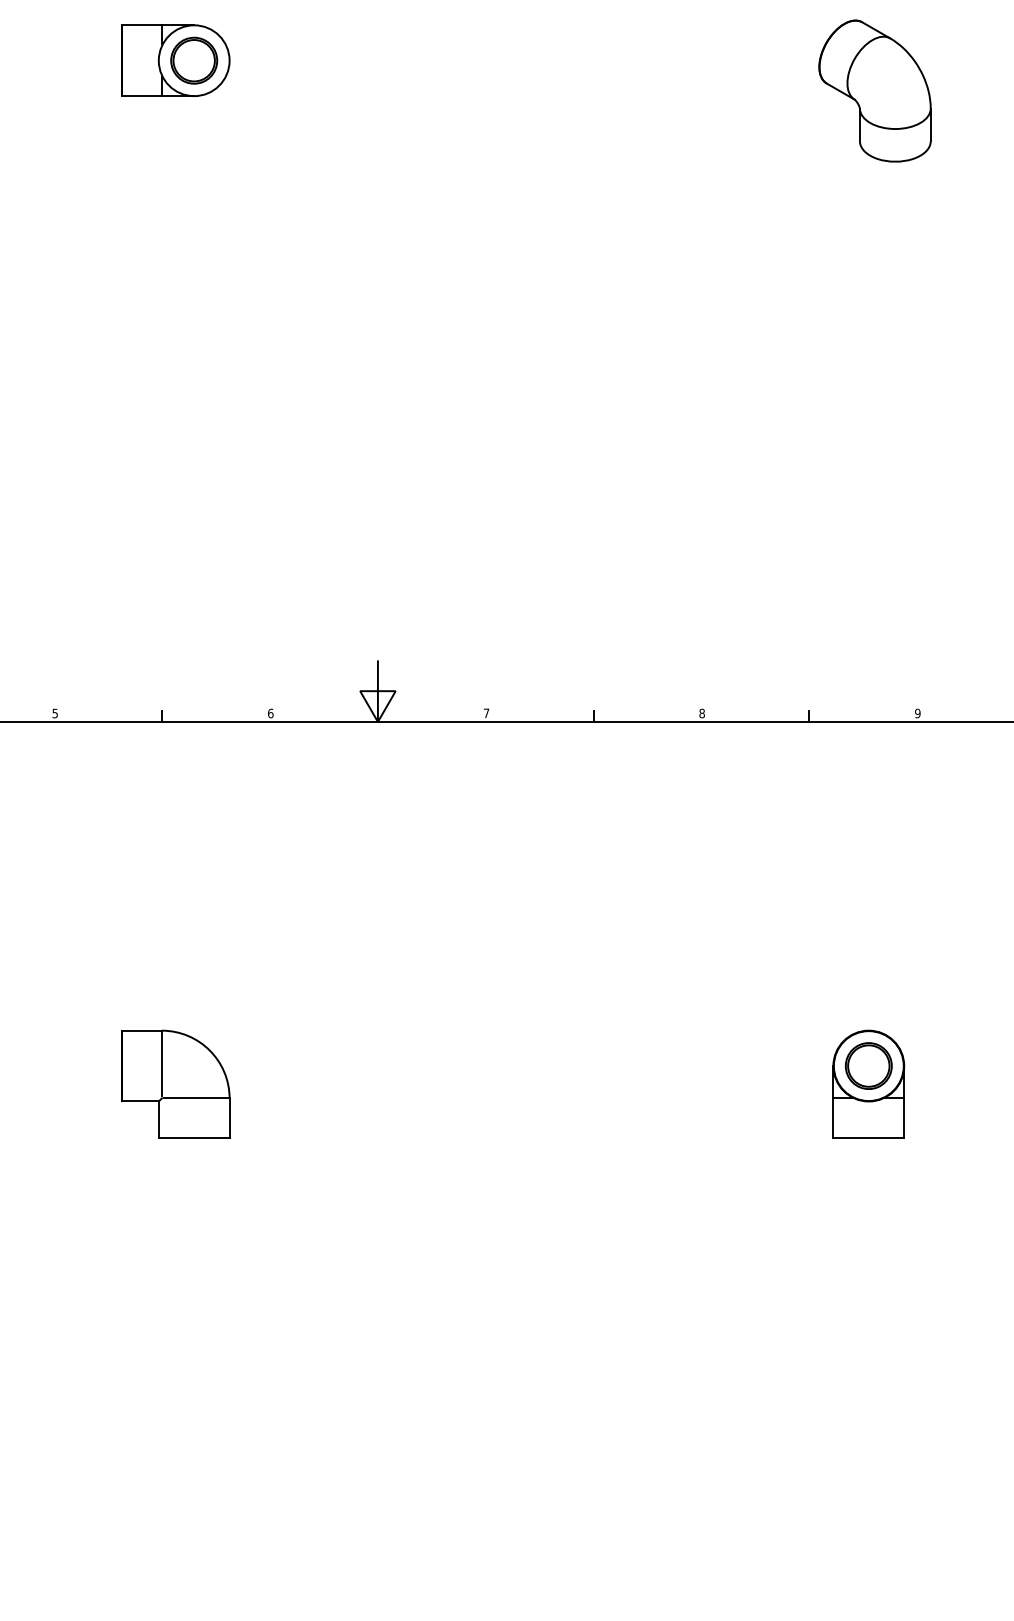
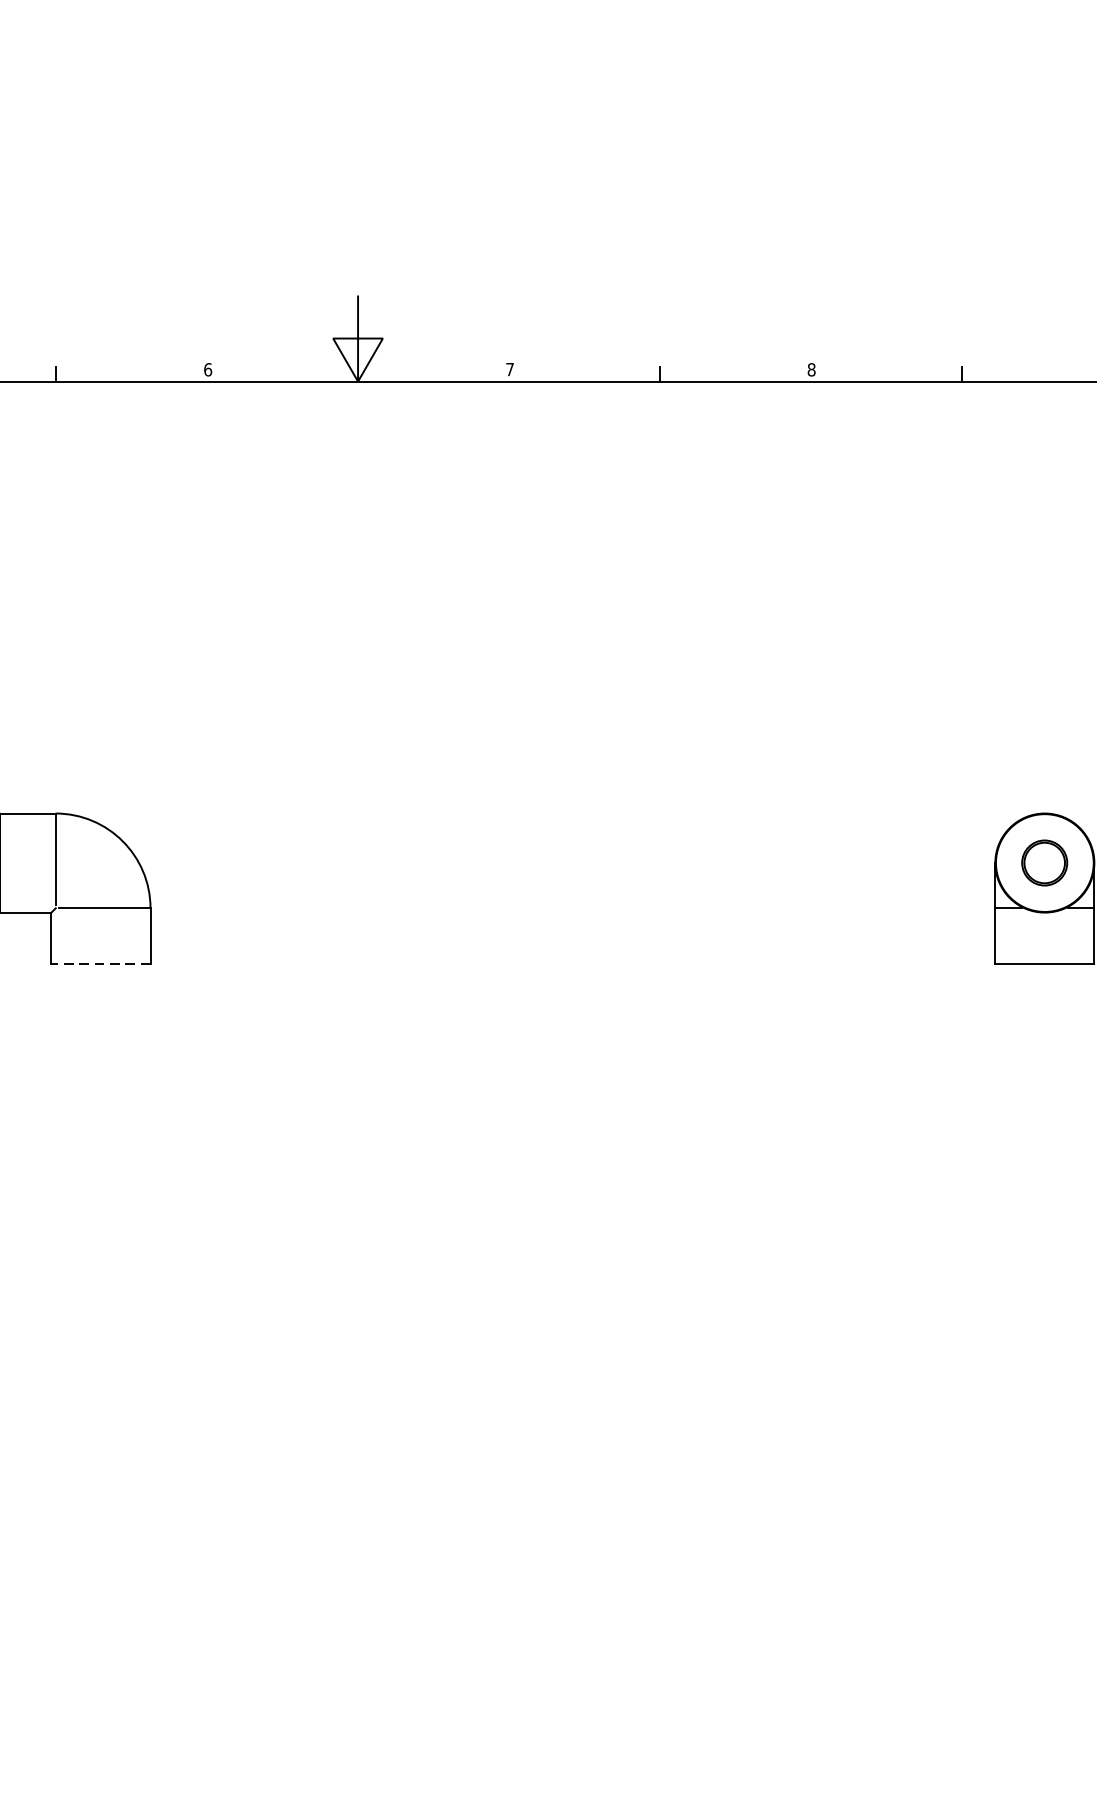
part: (868, 1065) -> (1044, 862), size x0.7
line: (193, 1138) -> (100, 964), solid -> dashed

